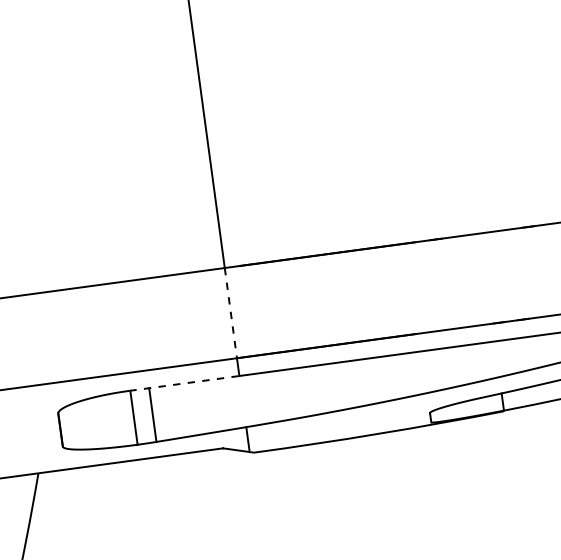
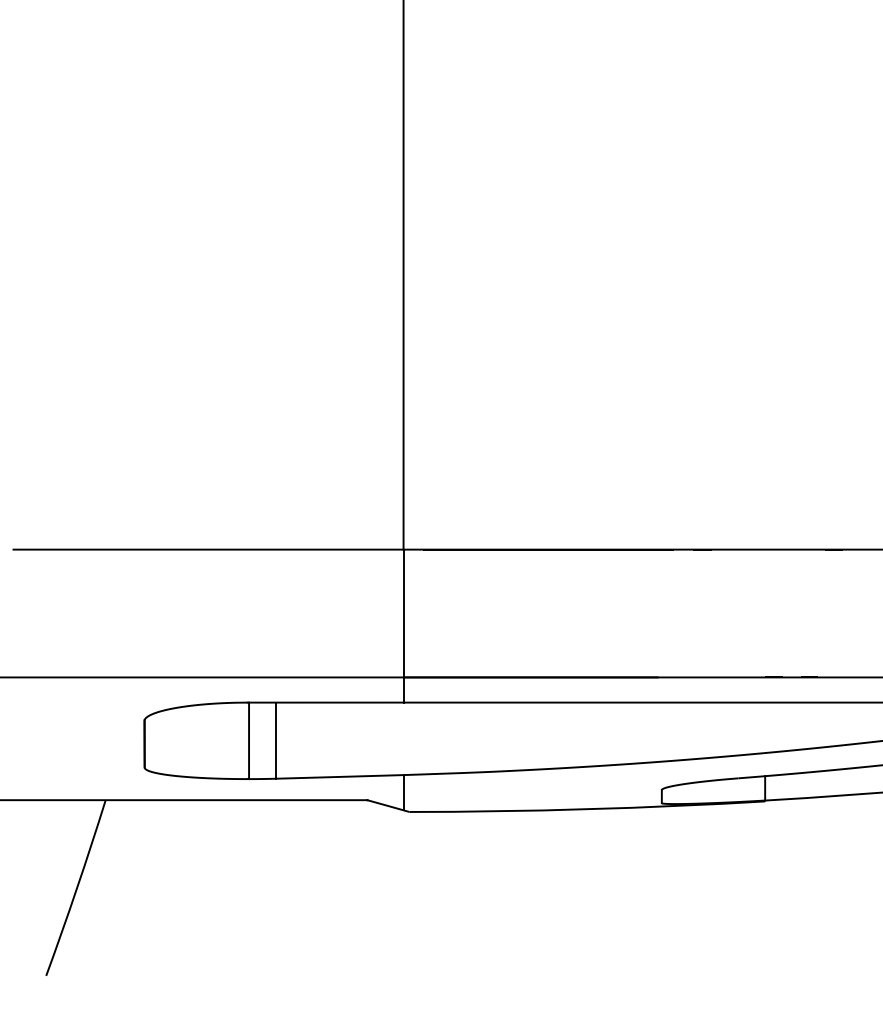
line: (230, 313) -> (403, 613), dashed -> solid
line: (184, 383) -> (325, 702), dashed -> solid

